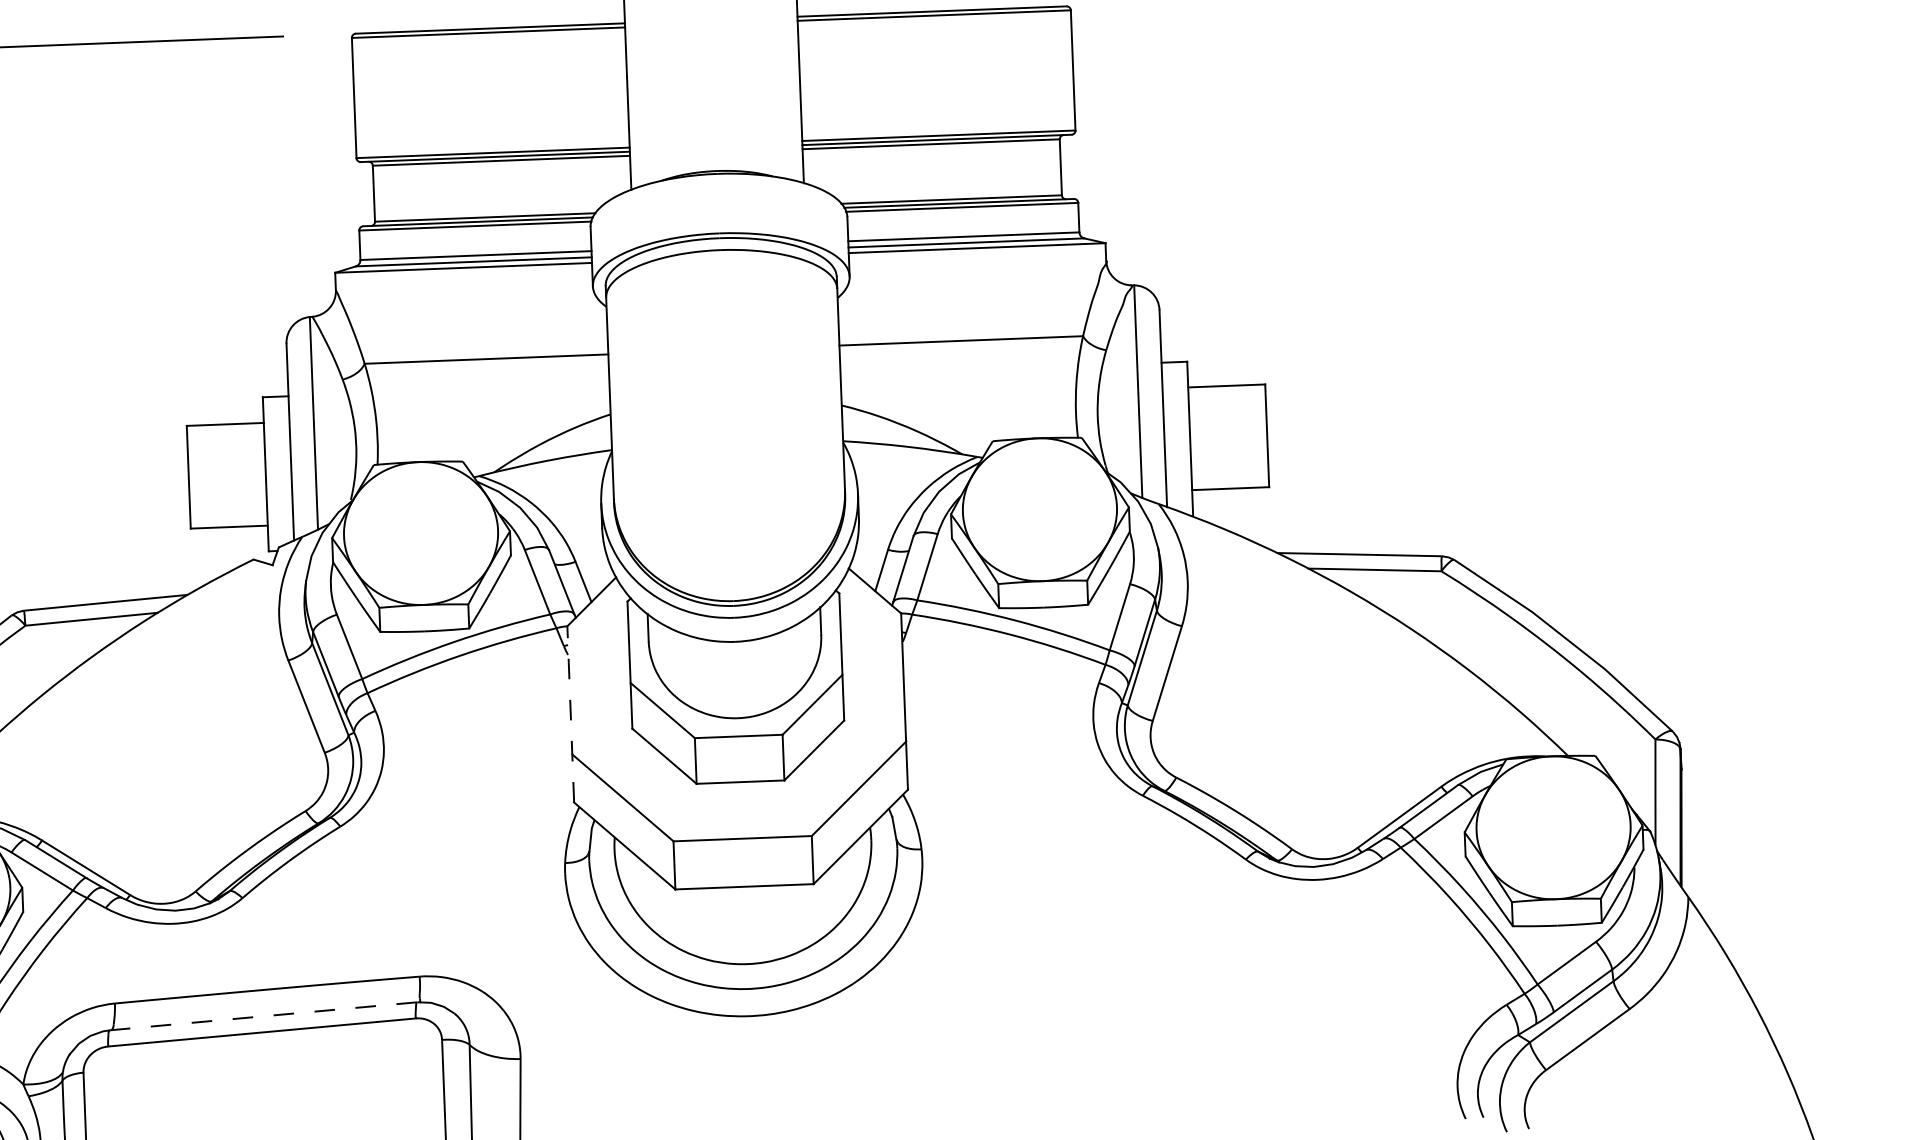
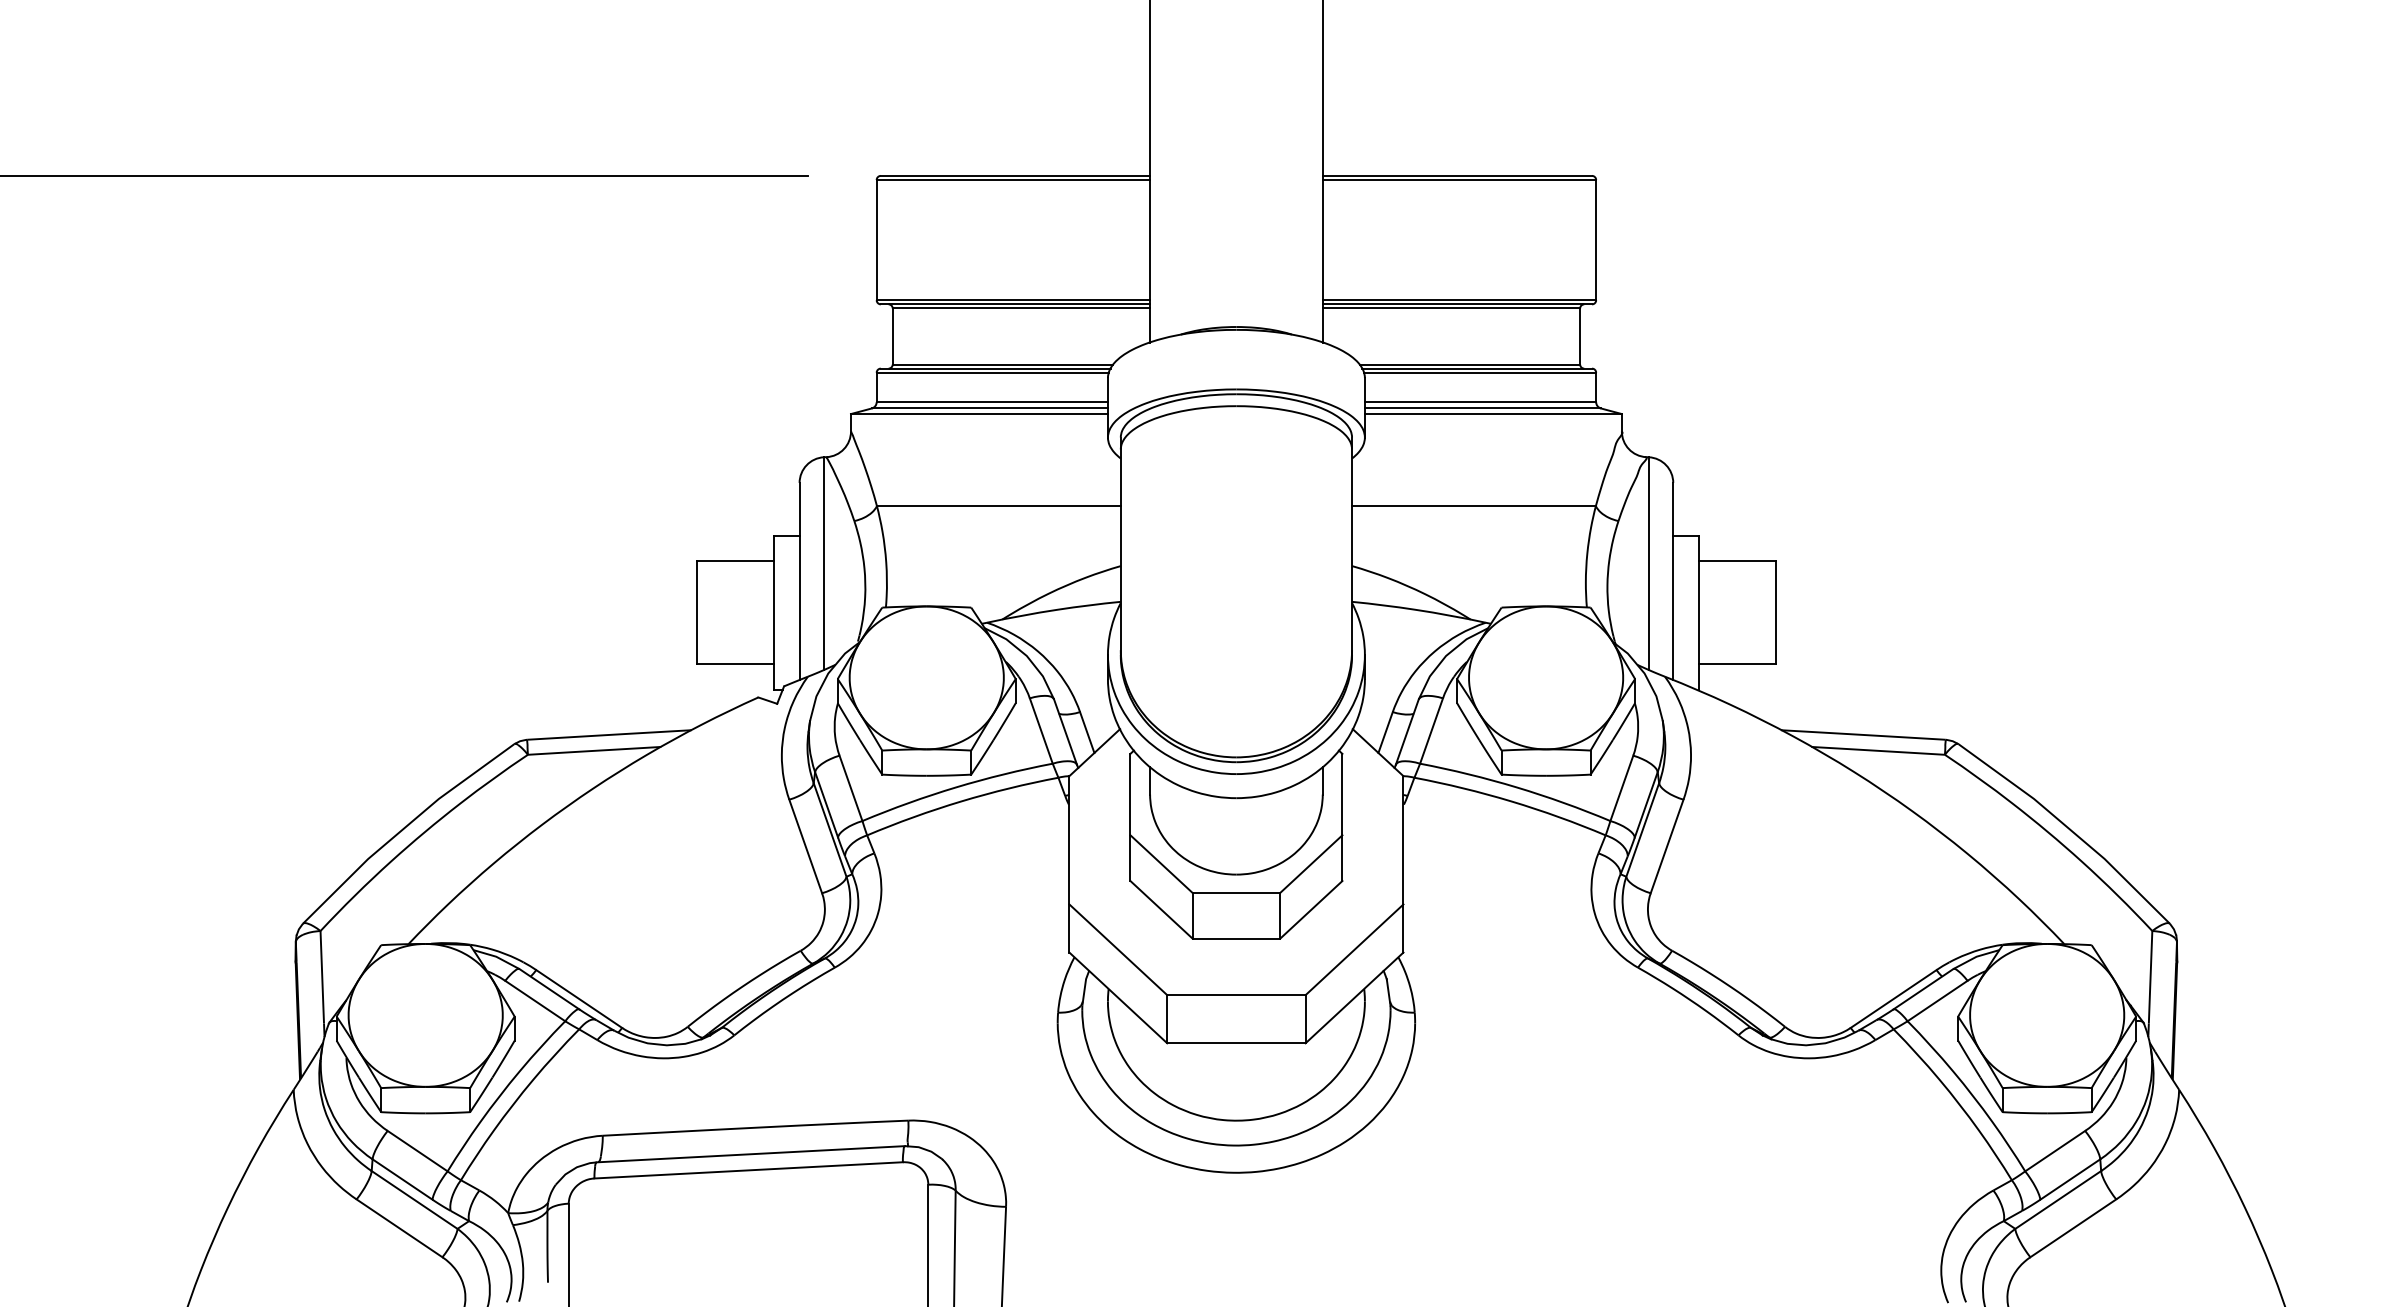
line: (570, 713) -> (1069, 863), dashed -> solid
line: (264, 1016) -> (751, 1154), dashed -> solid

